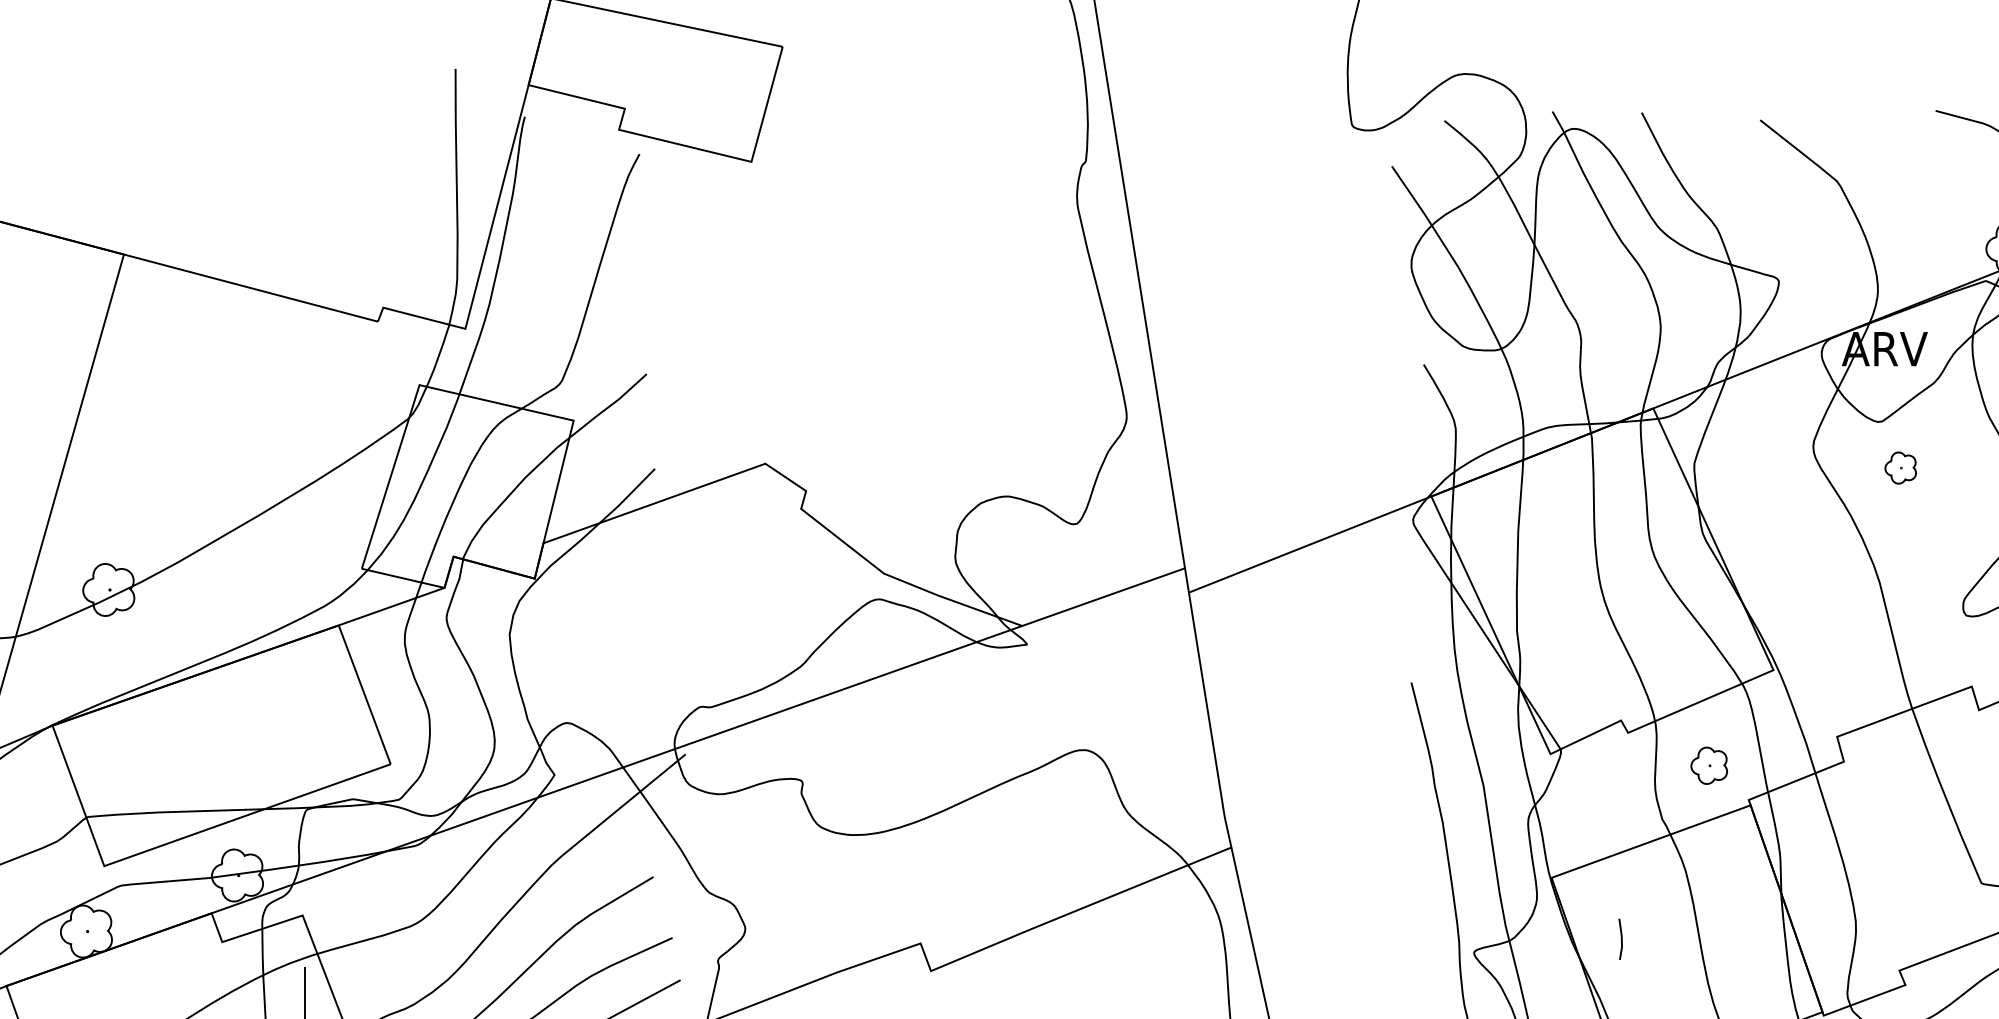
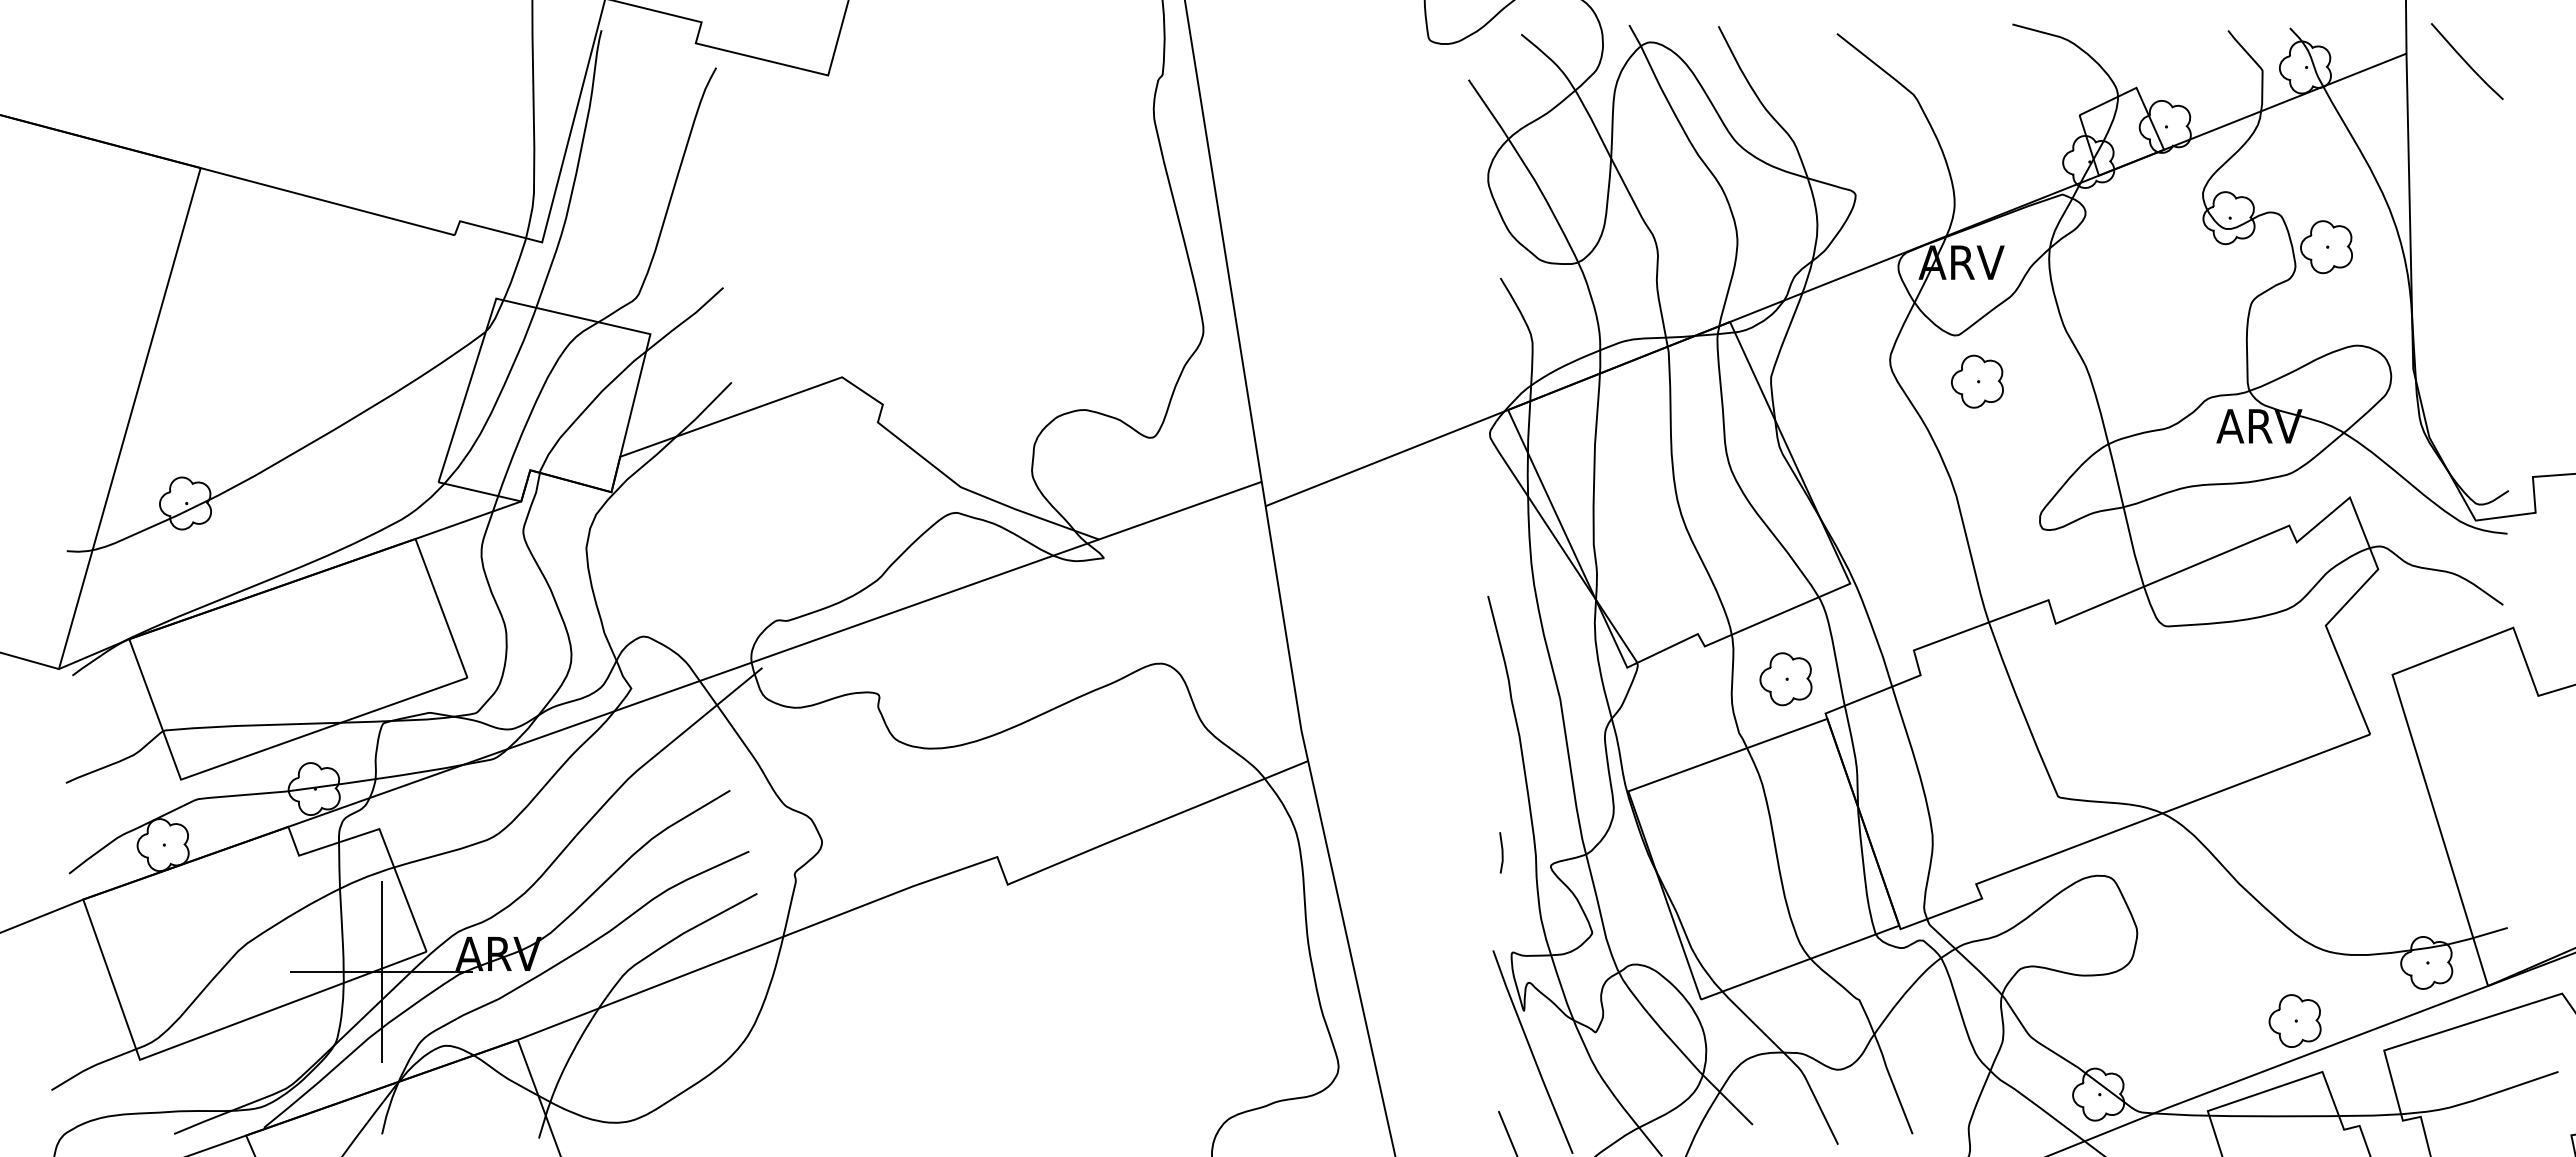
part: (1900, 467) -> (1977, 381), size x1.67
part: (1708, 765) -> (1785, 679), size x1.43
line: (1620, 938) -> (1501, 852), moved

